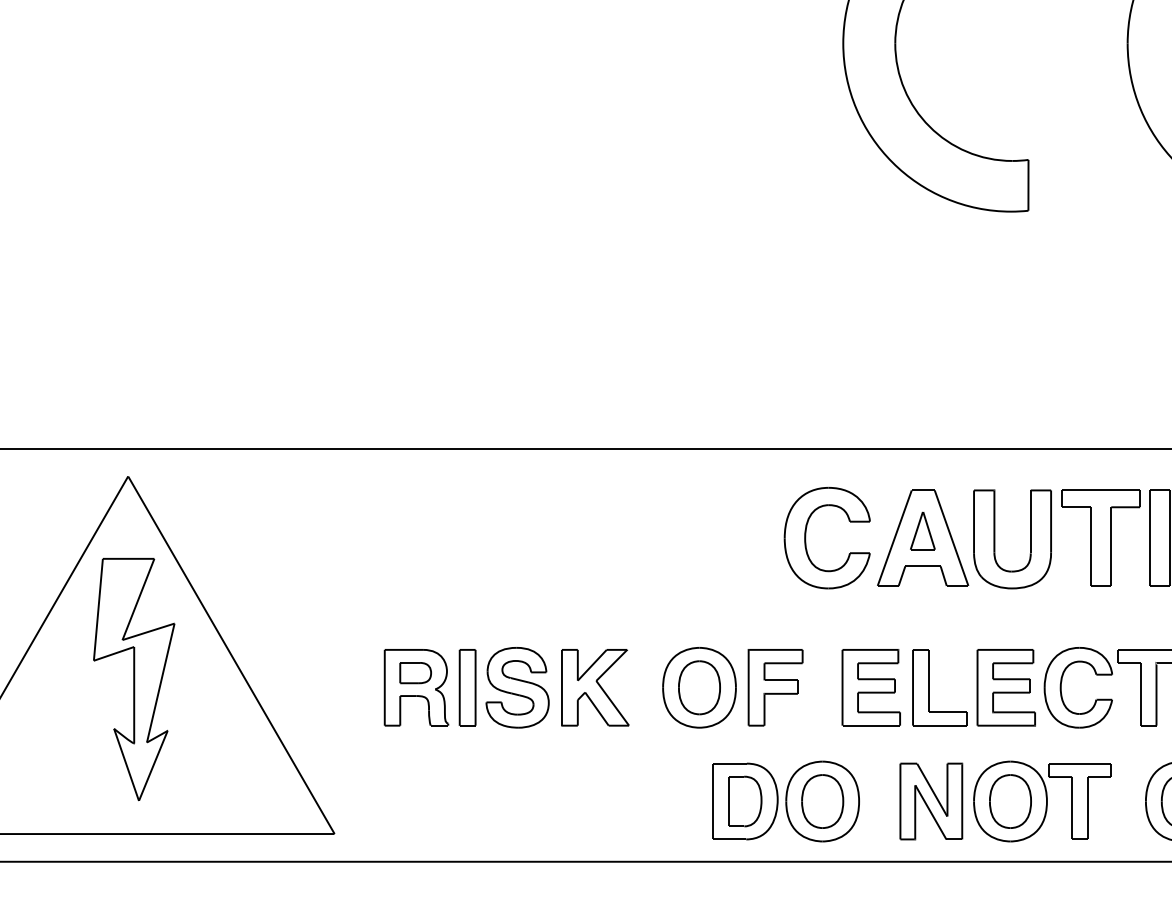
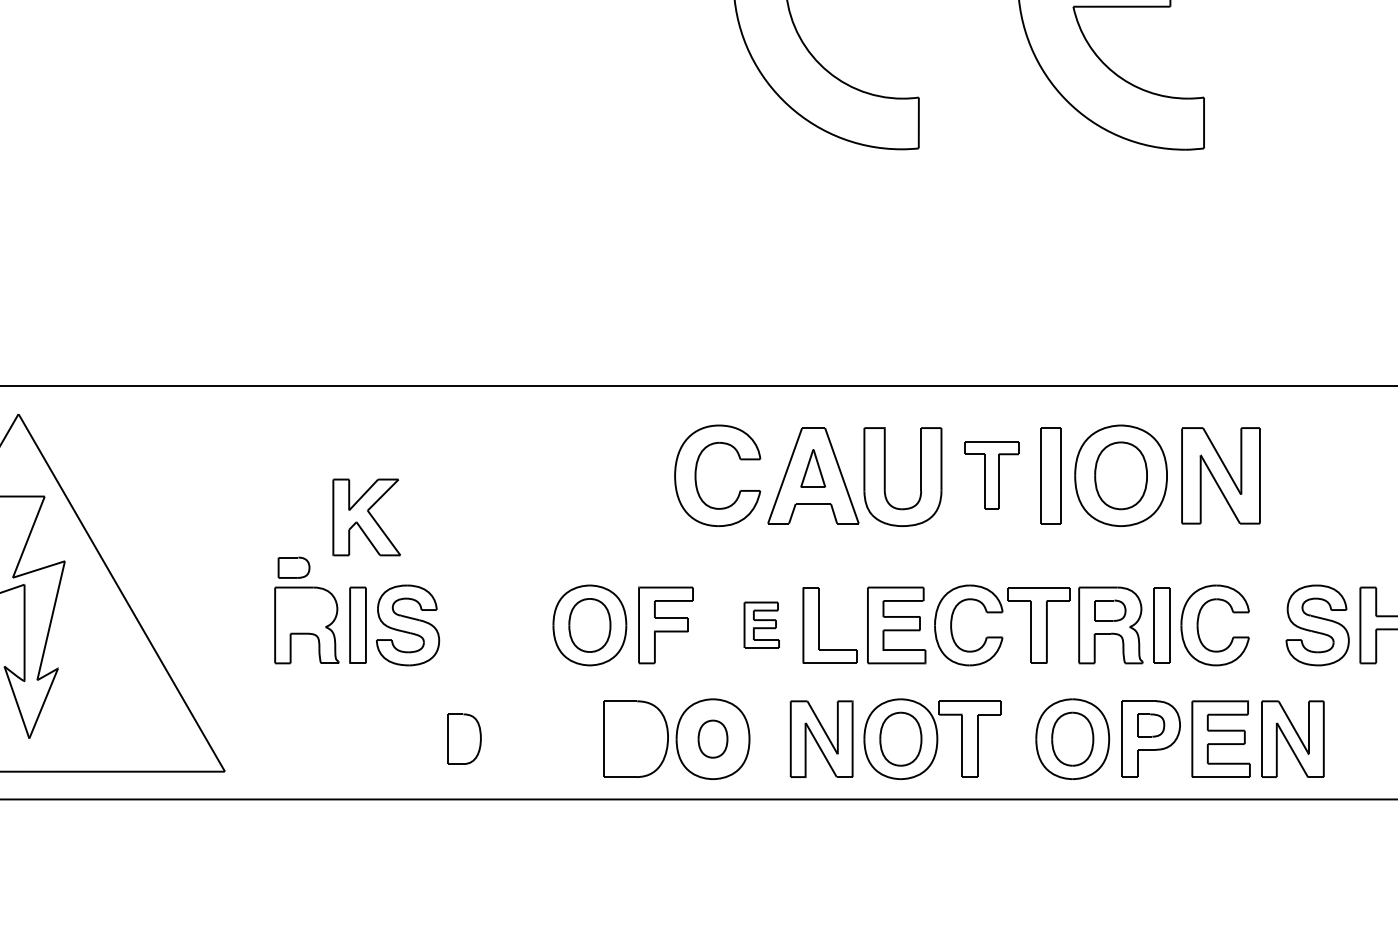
part: (1101, 537) -> (991, 475), size x0.7
part: (415, 672) -> (293, 567), moved
part: (871, 686) -> (761, 624), size x0.6
part: (595, 687) -> (366, 517), moved
part: (745, 800) -> (464, 738), moved
part: (822, 800) -> (712, 738), size x0.7

